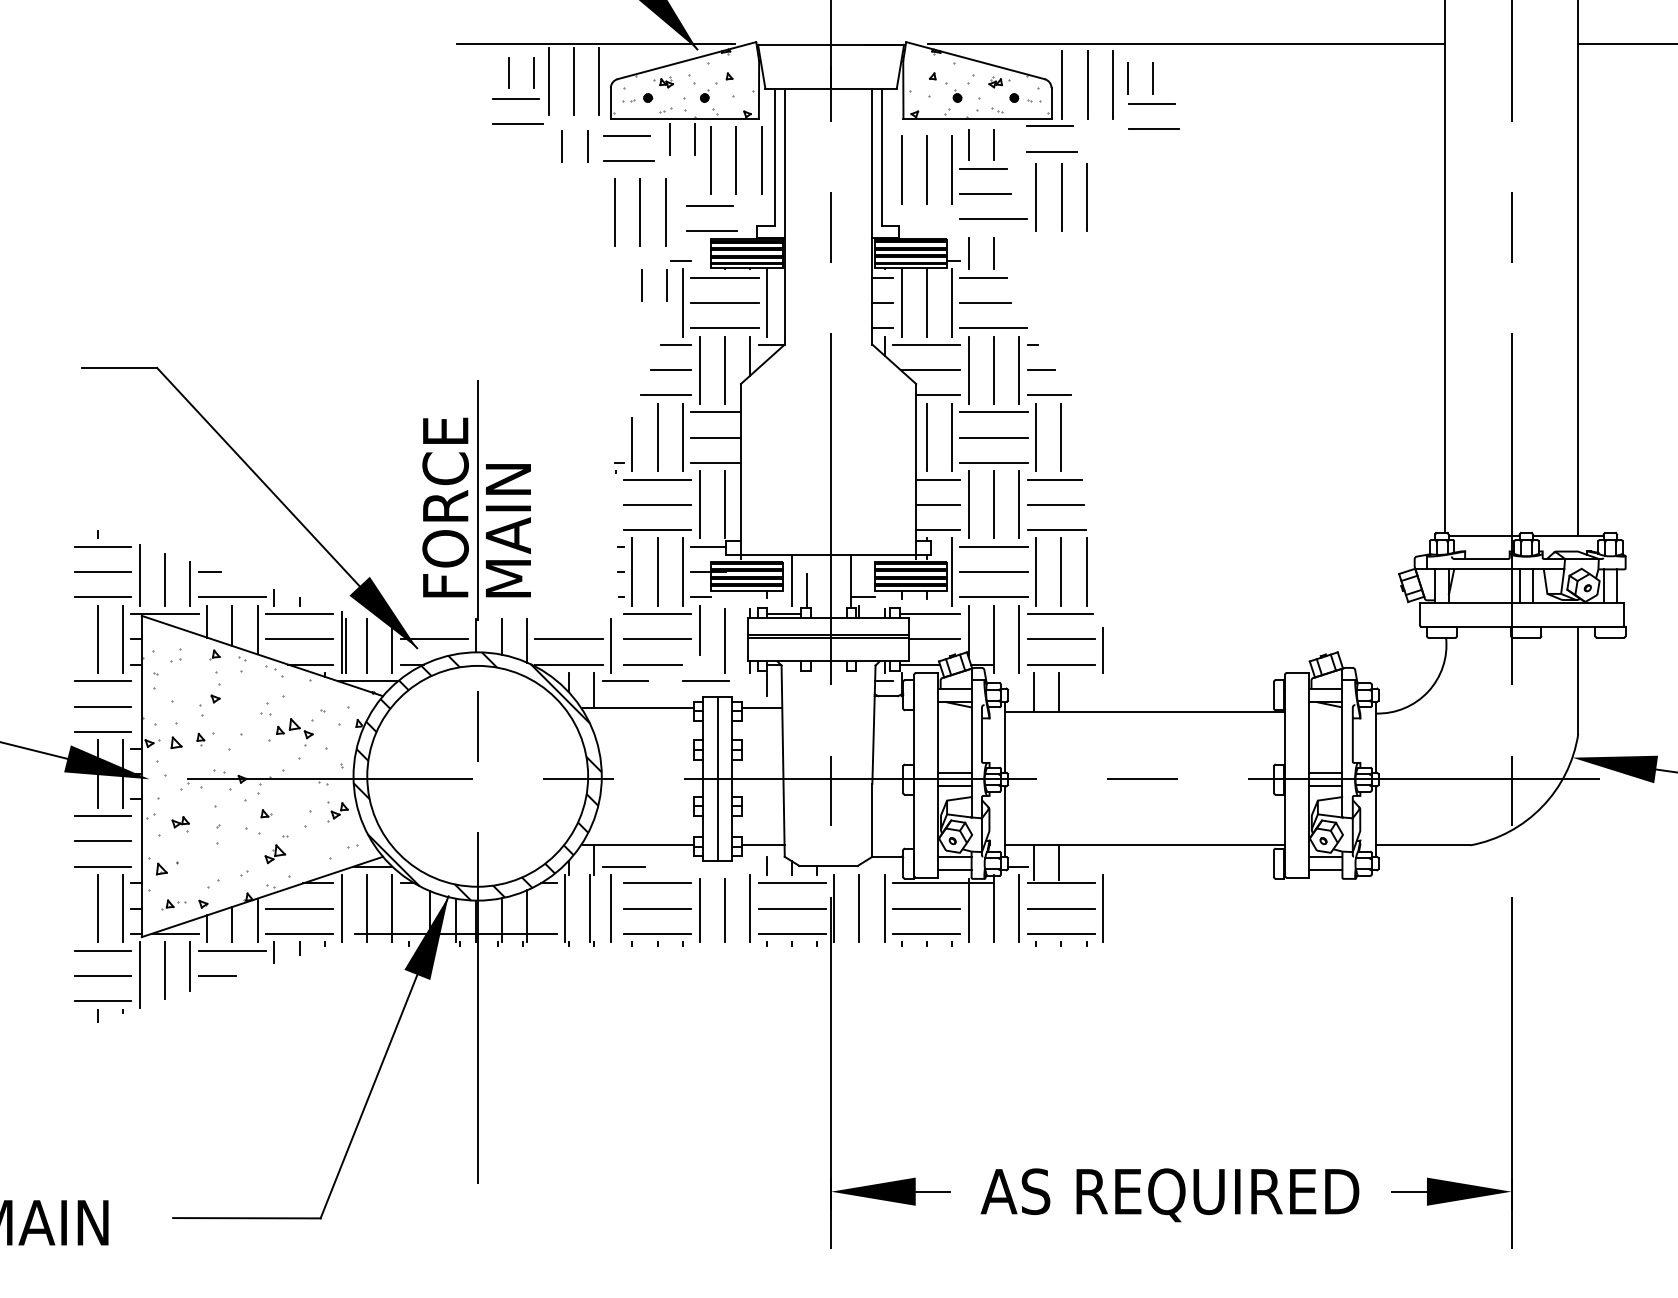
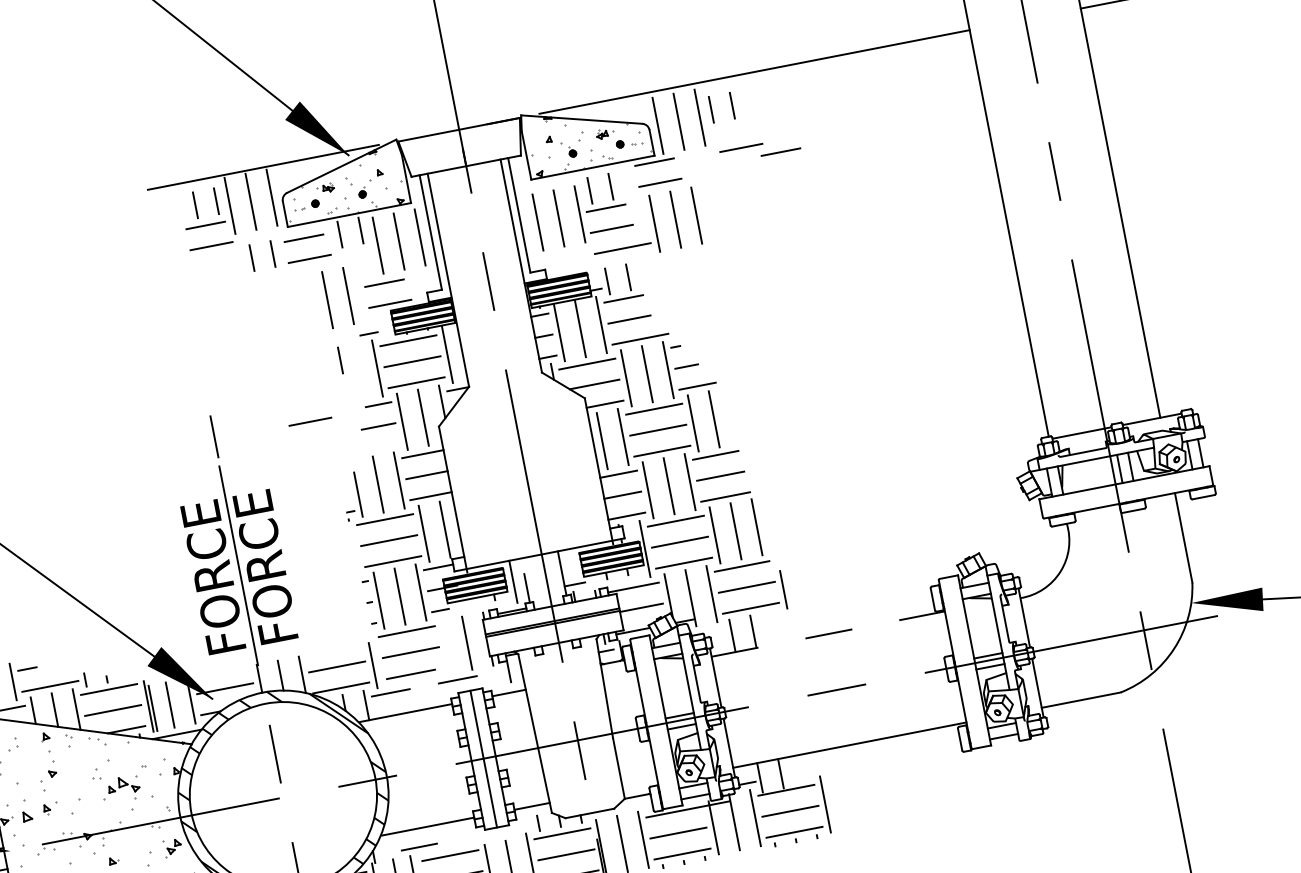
line: (1151, 103) -> (780, 151), moved
line: (615, 212) -> (306, 304), removed
line: (667, 284) -> (361, 355), removed
line: (665, 394) -> (309, 421), moved
text: (508, 504) -> (265, 564), MAIN -> FORCE
line: (699, 630) -> (214, 437), moved
line: (1145, 711) -> (828, 633), solid -> dashed
line: (594, 859) -> (394, 845), removed

